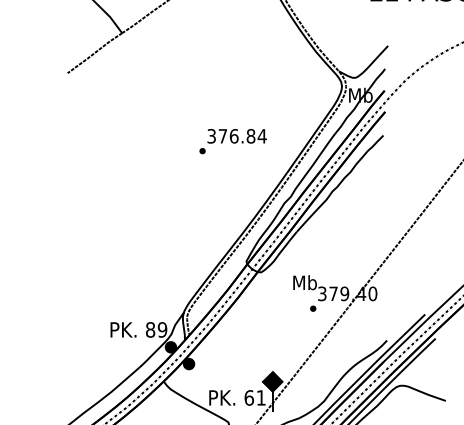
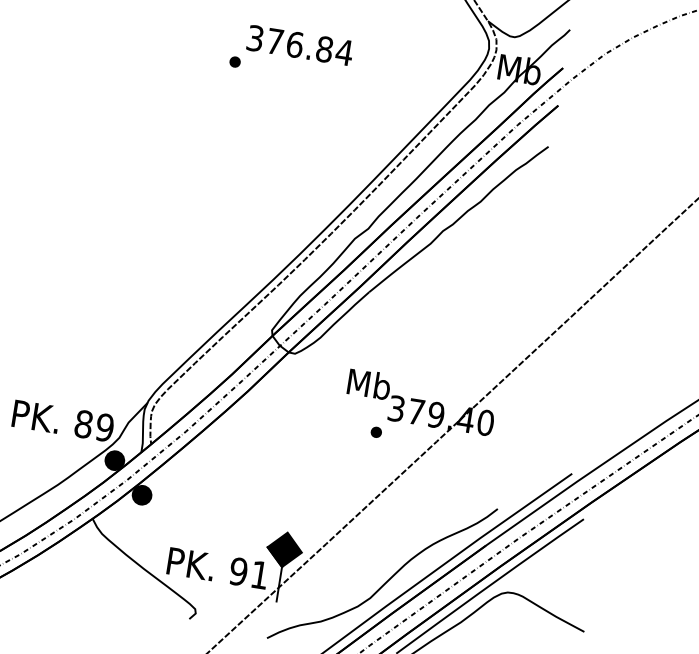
text: (232, 141) -> (290, 53), moved
text: (248, 397) -> (237, 570), 61 -> 91

